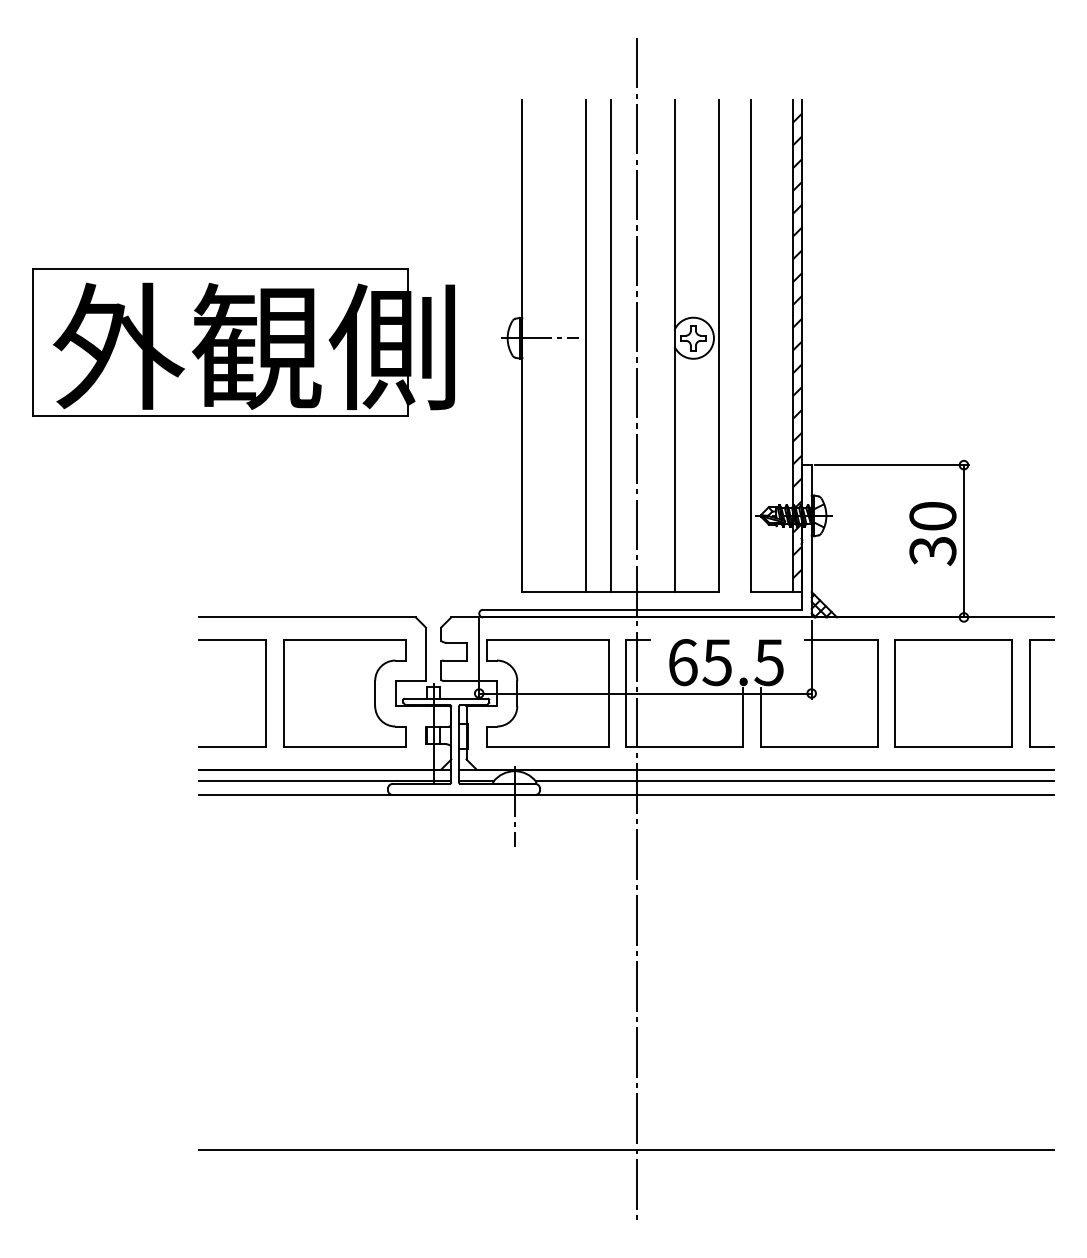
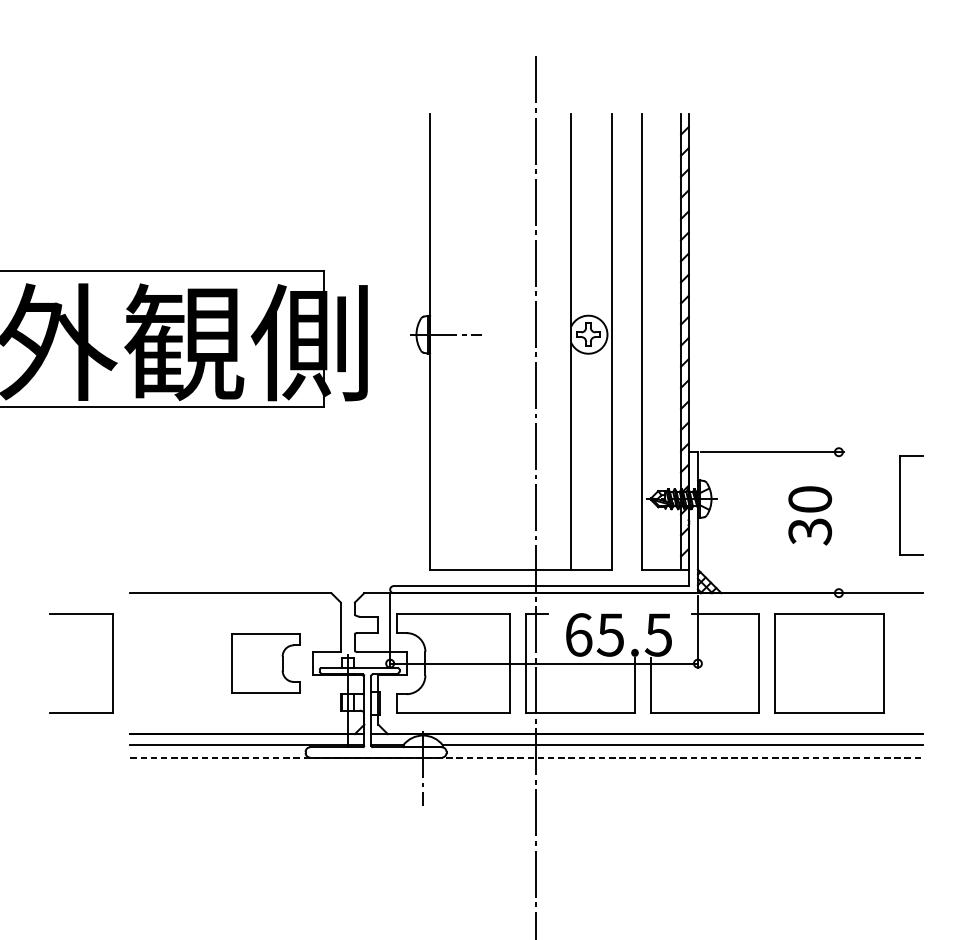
line: (585, 345) -> (488, 341), removed
line: (611, 345) -> (512, 341), removed
line: (963, 541) -> (838, 522), removed
part: (265, 693) -> (111, 663), moved
part: (344, 693) -> (265, 663), size x0.6
part: (1030, 693) -> (900, 505), moved
line: (626, 795) -> (526, 758), solid -> dashed

